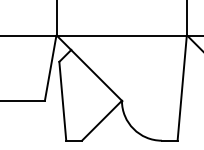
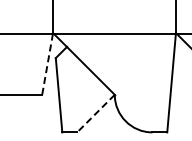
line: (50, 68) -> (47, 64), solid -> dashed
line: (101, 120) -> (95, 113), solid -> dashed

